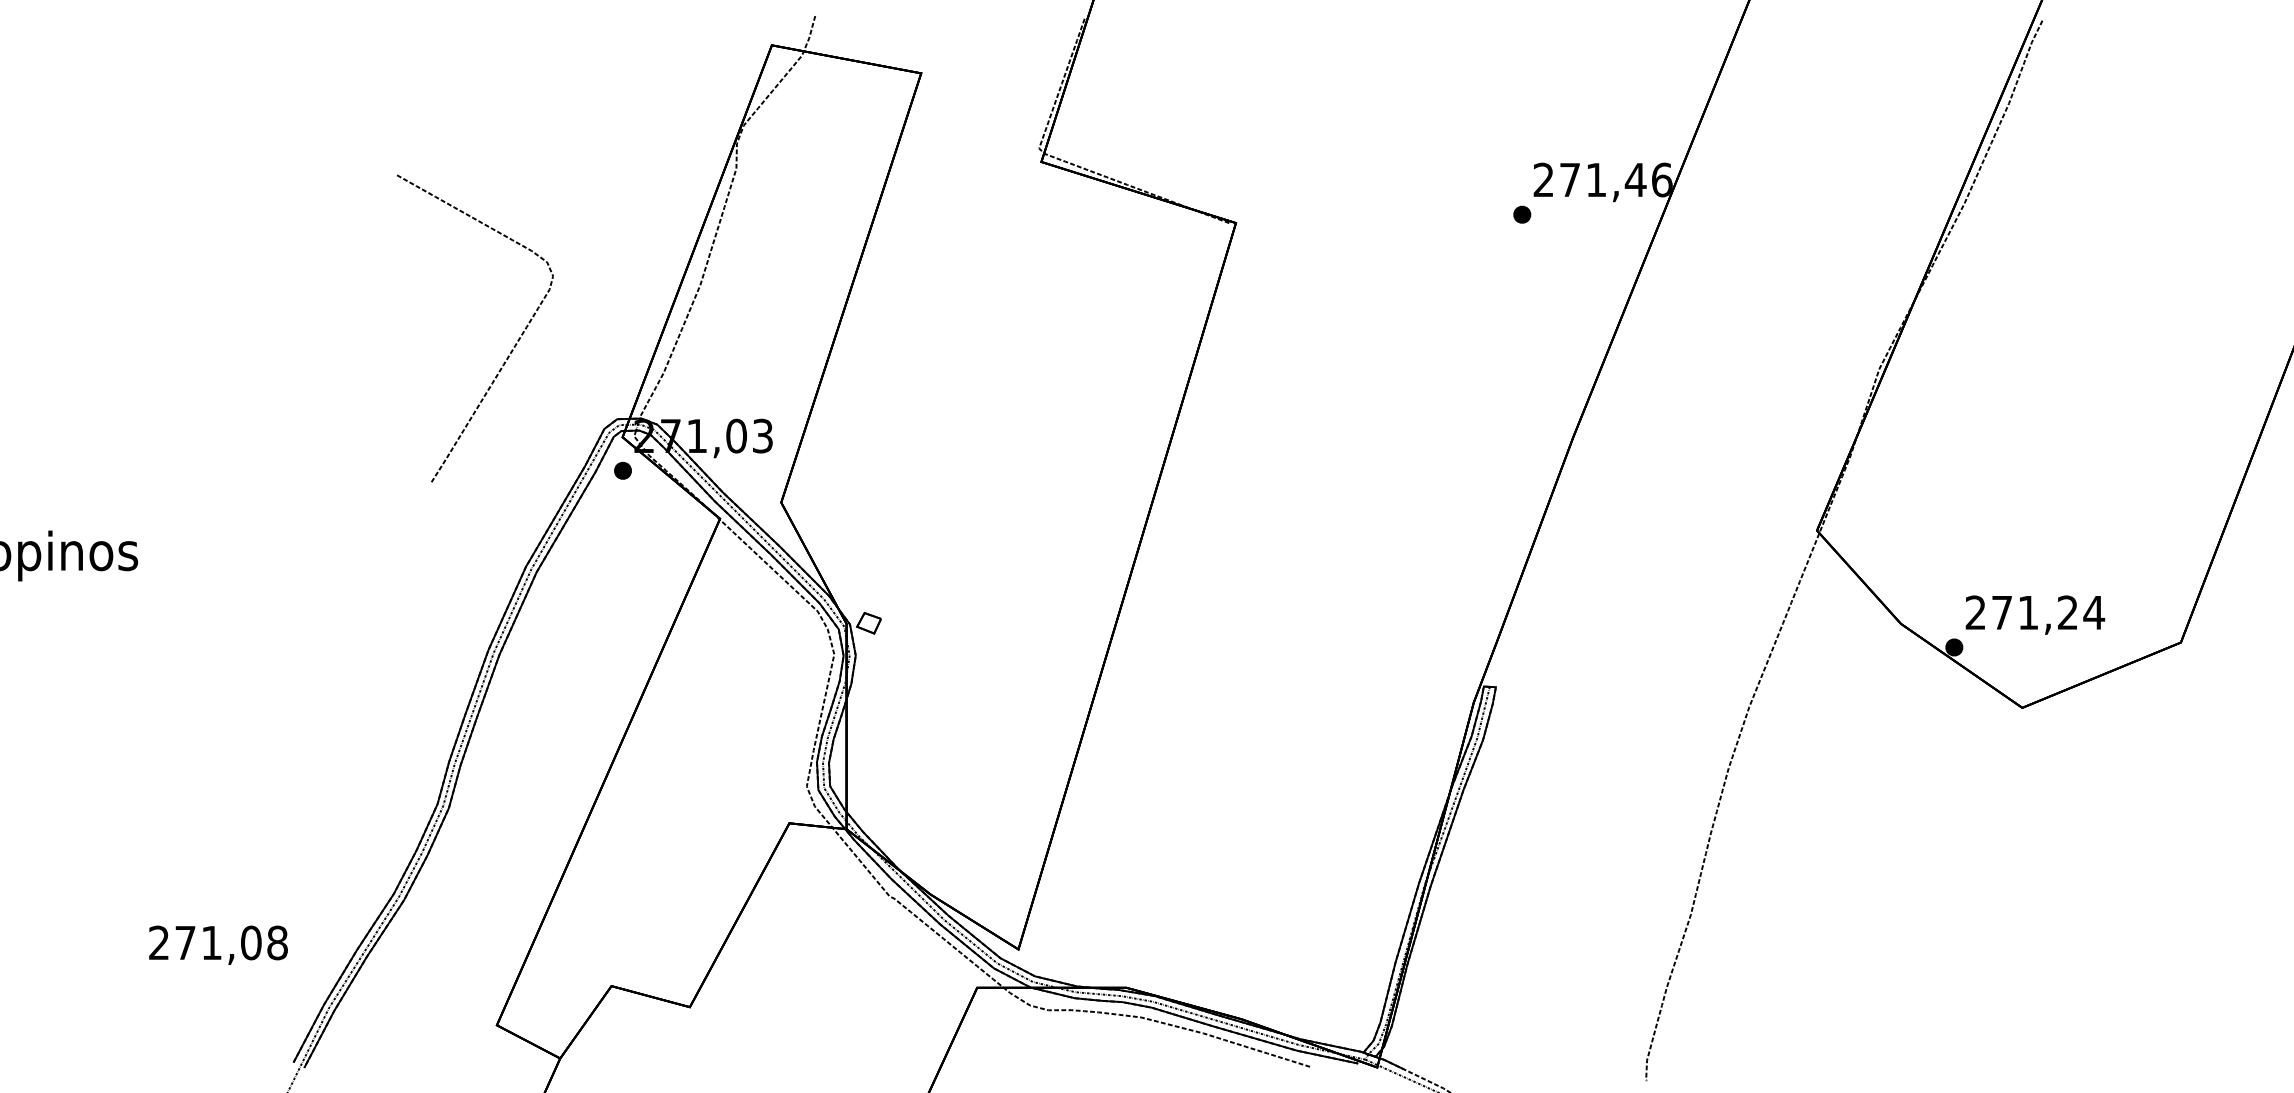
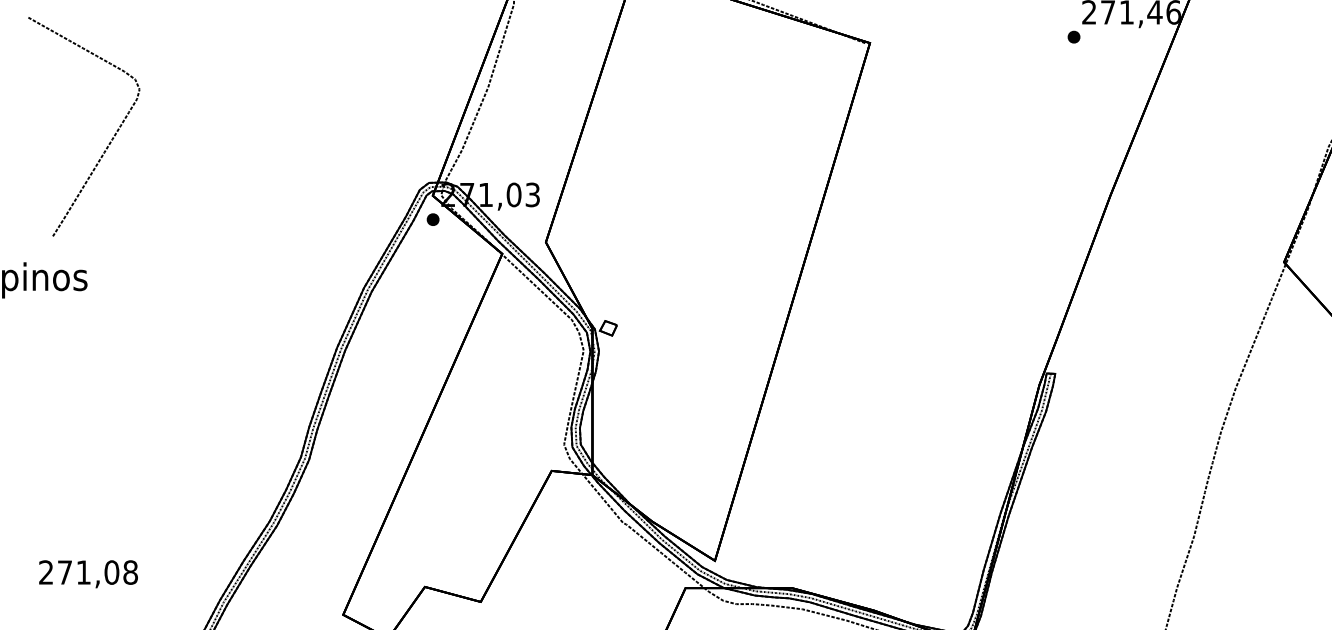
curve: (510, 351) -> (109, 143), moved
text: (218, 944) -> (88, 573), moved

